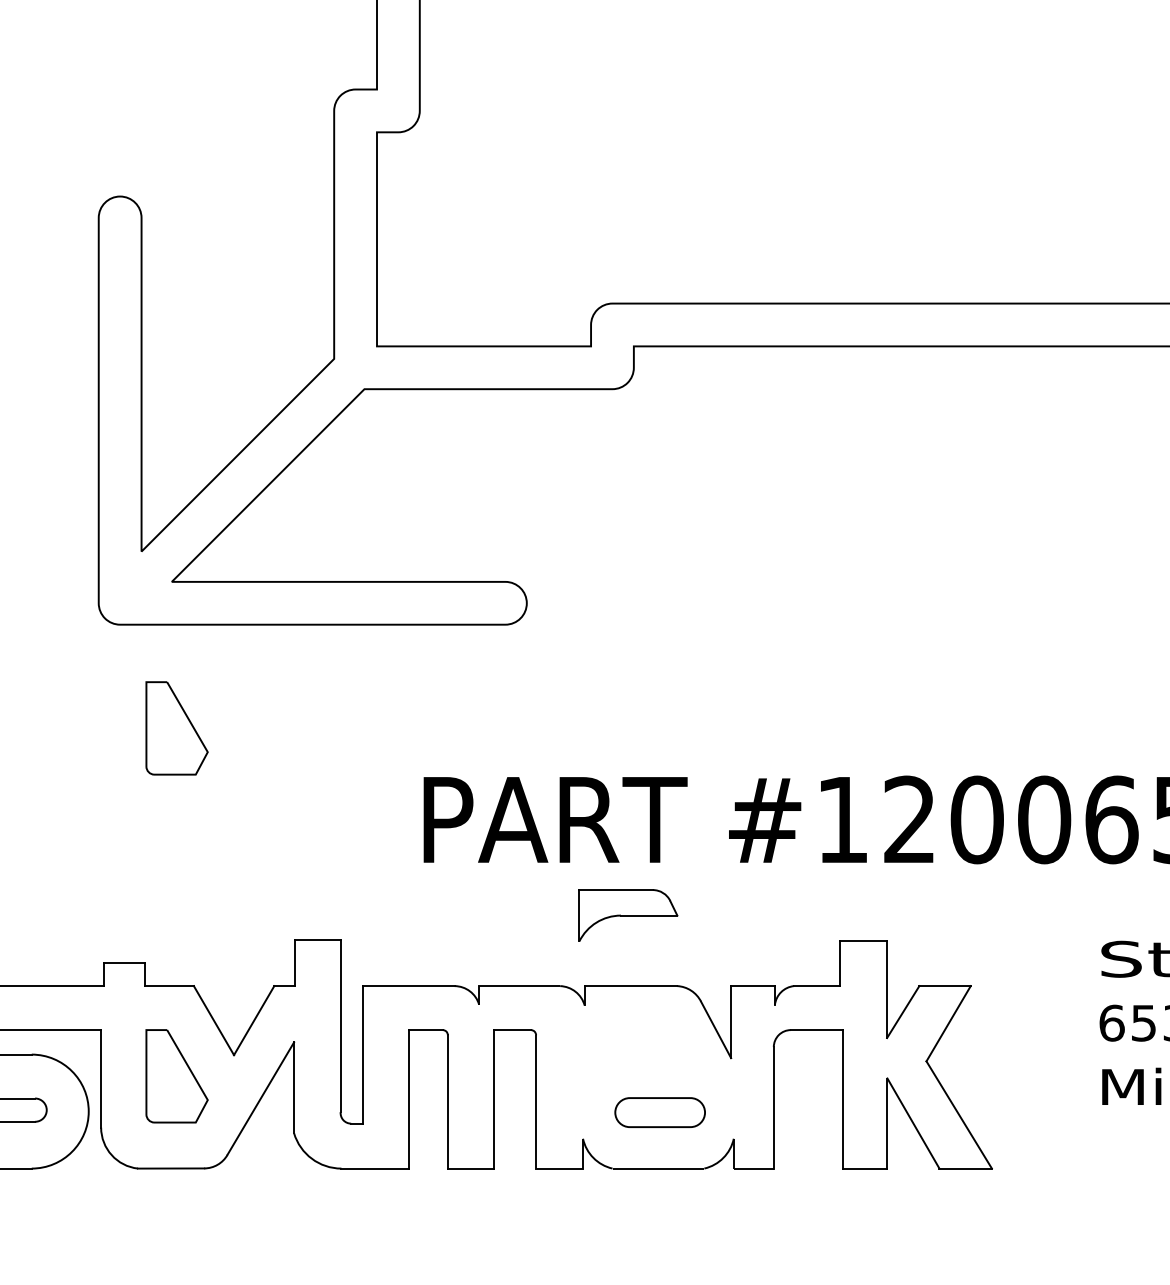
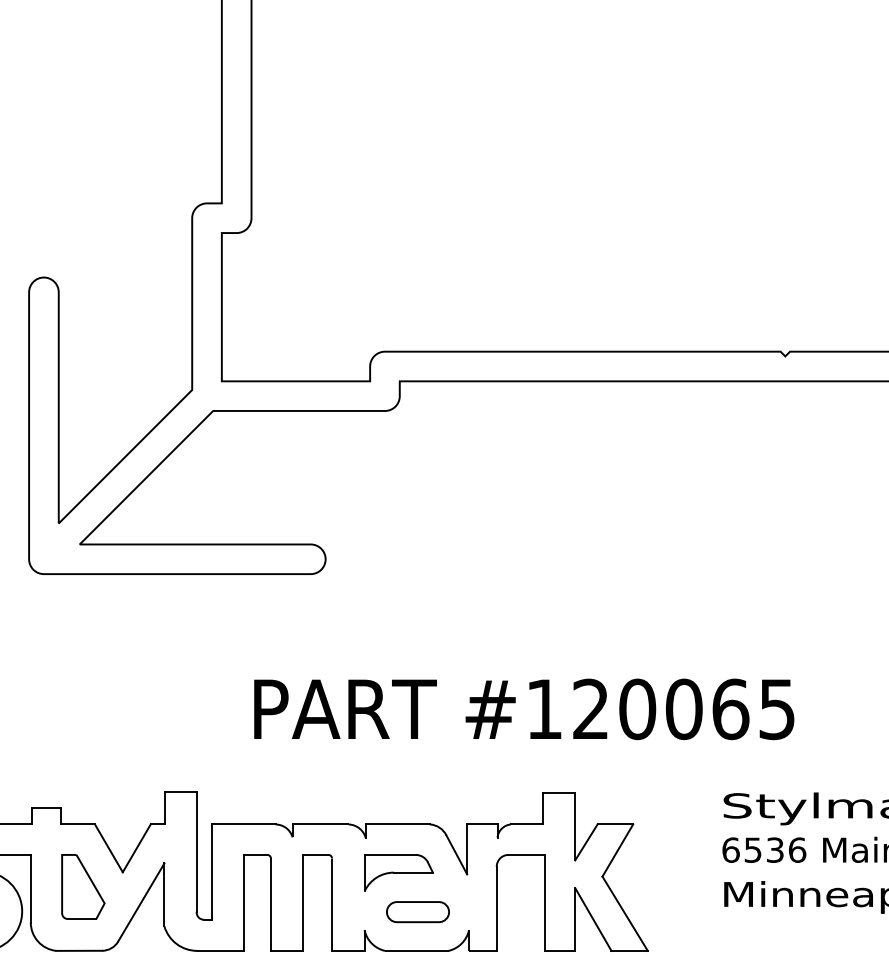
part: (177, 727) -> (83, 645), removed
part: (627, 915) -> (398, 872), moved

